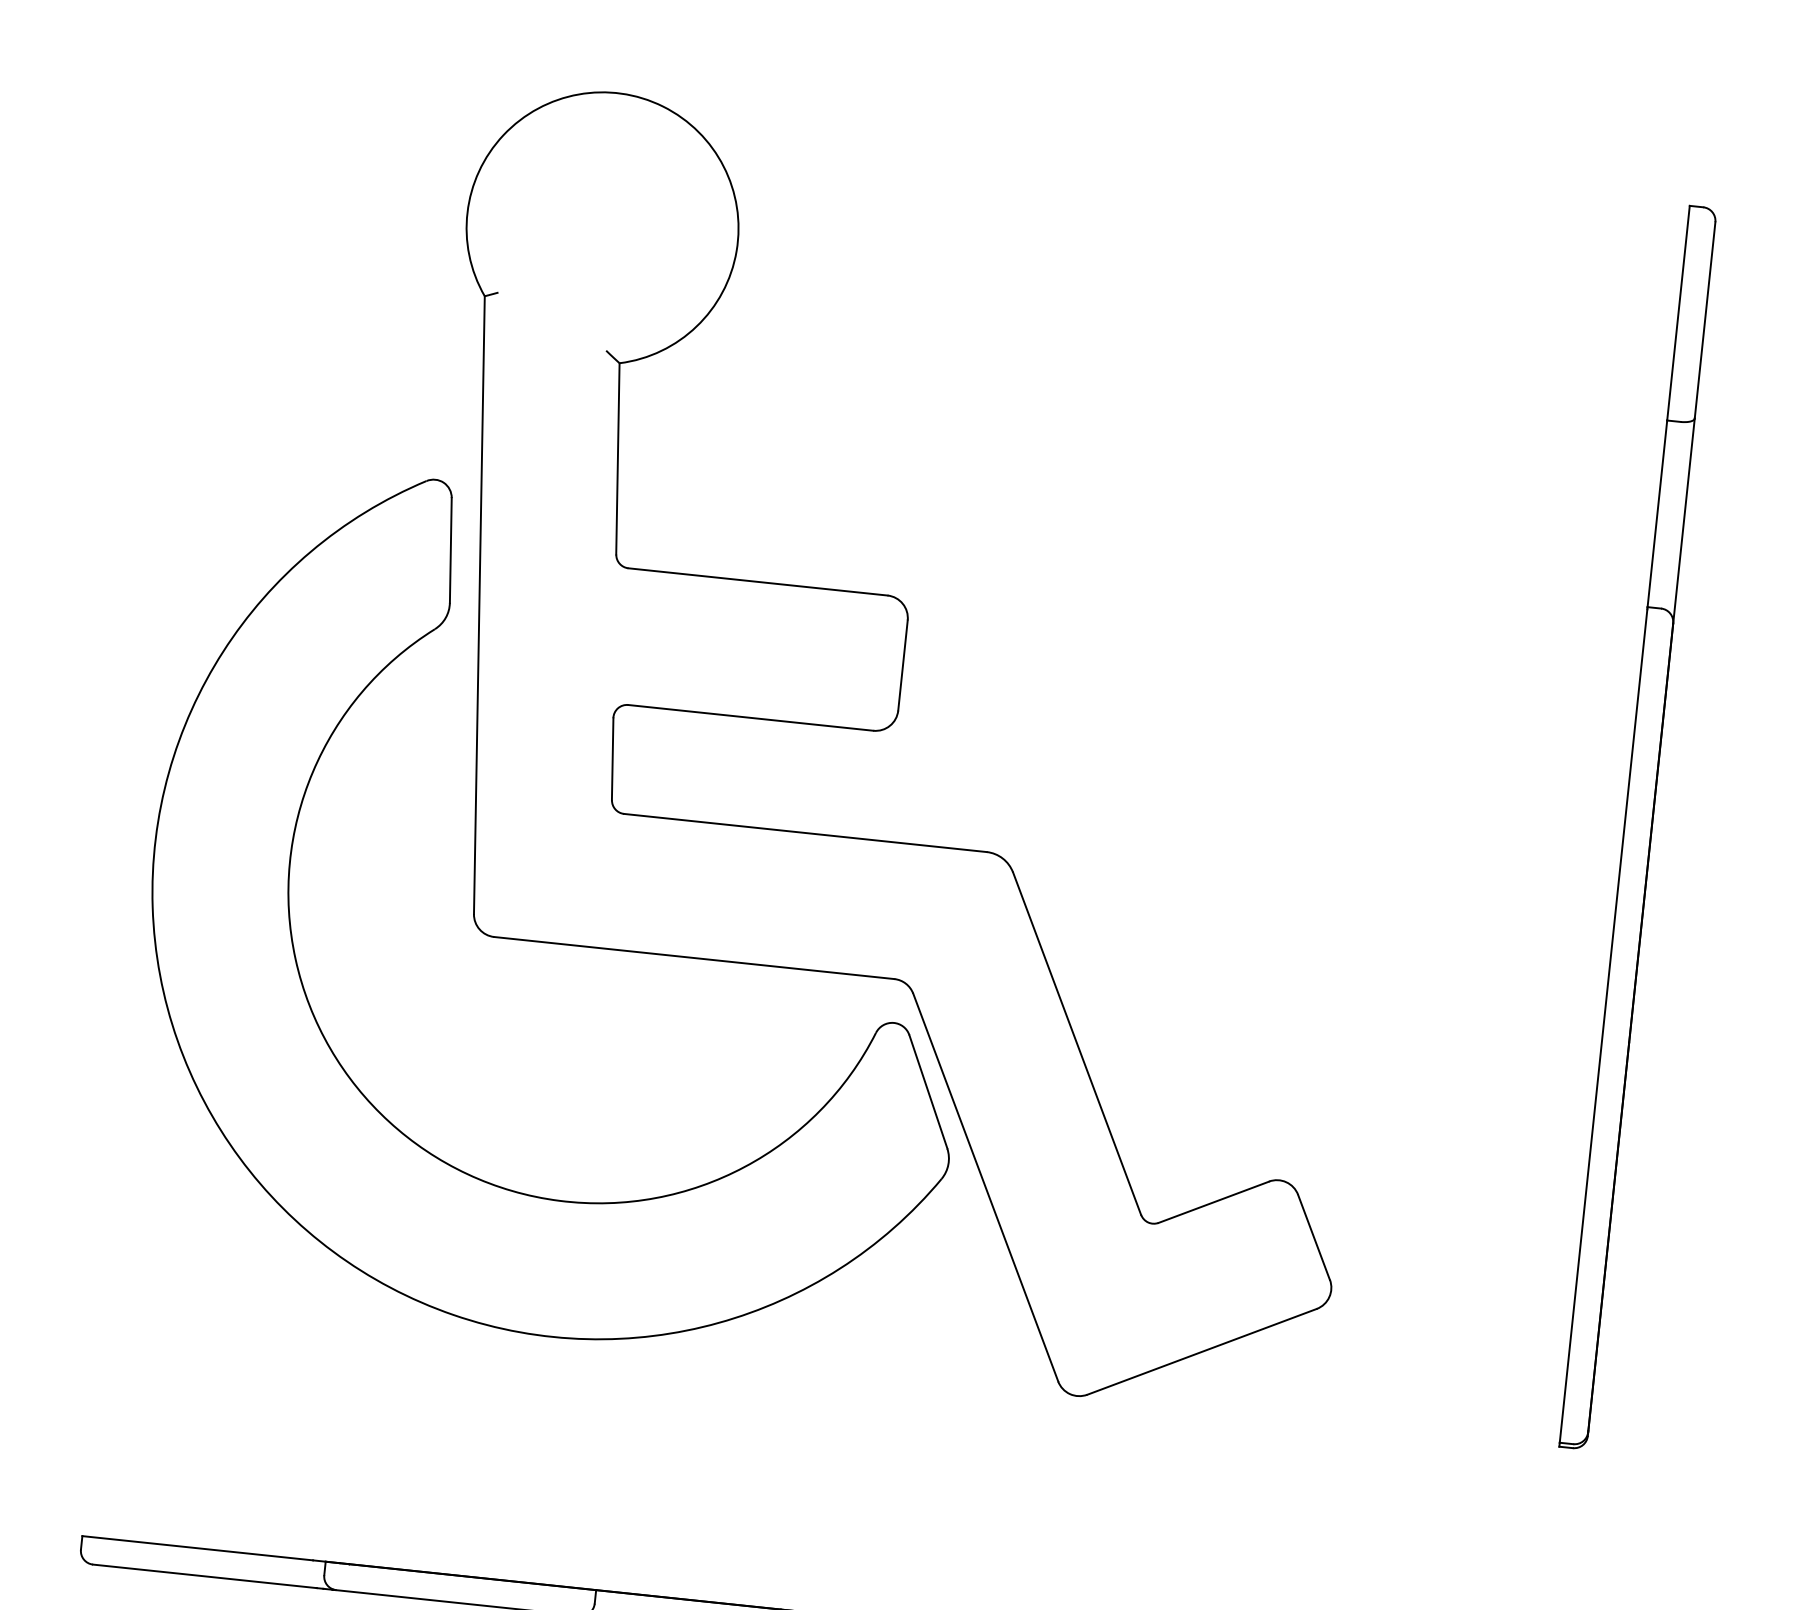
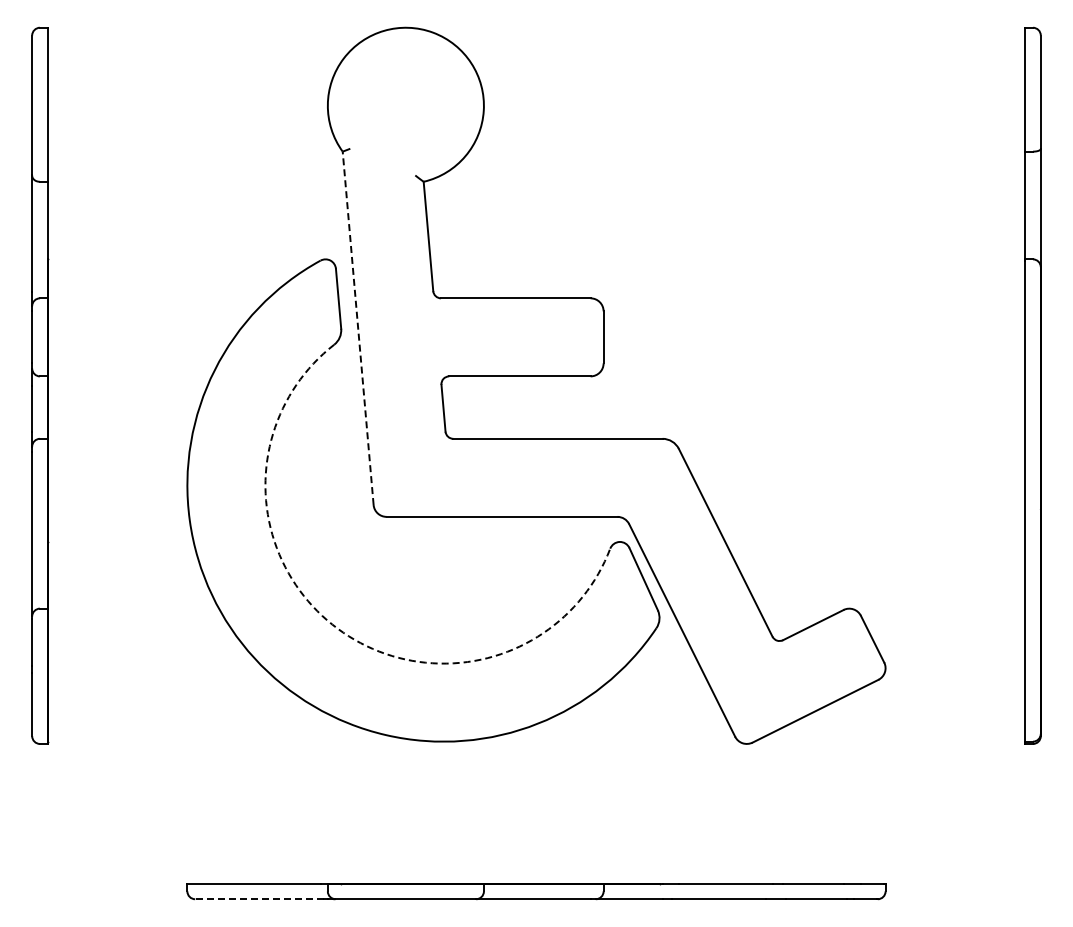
line: (480, 603) -> (358, 327), solid -> dashed
arc: (388, 1121) -> (337, 628), solid -> dashed
line: (204, 1576) -> (259, 899), solid -> dashed

